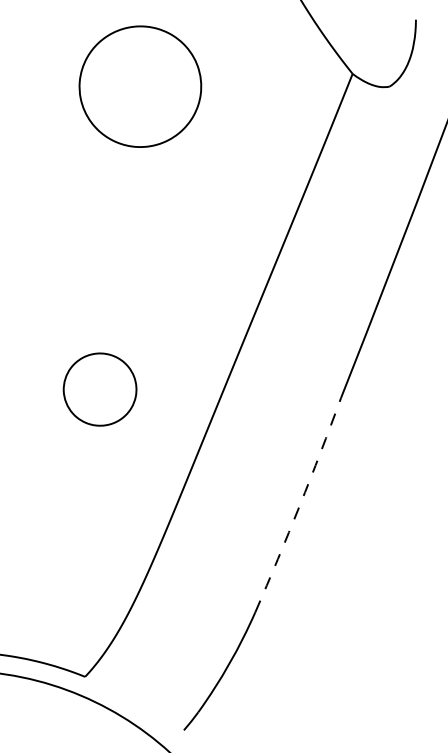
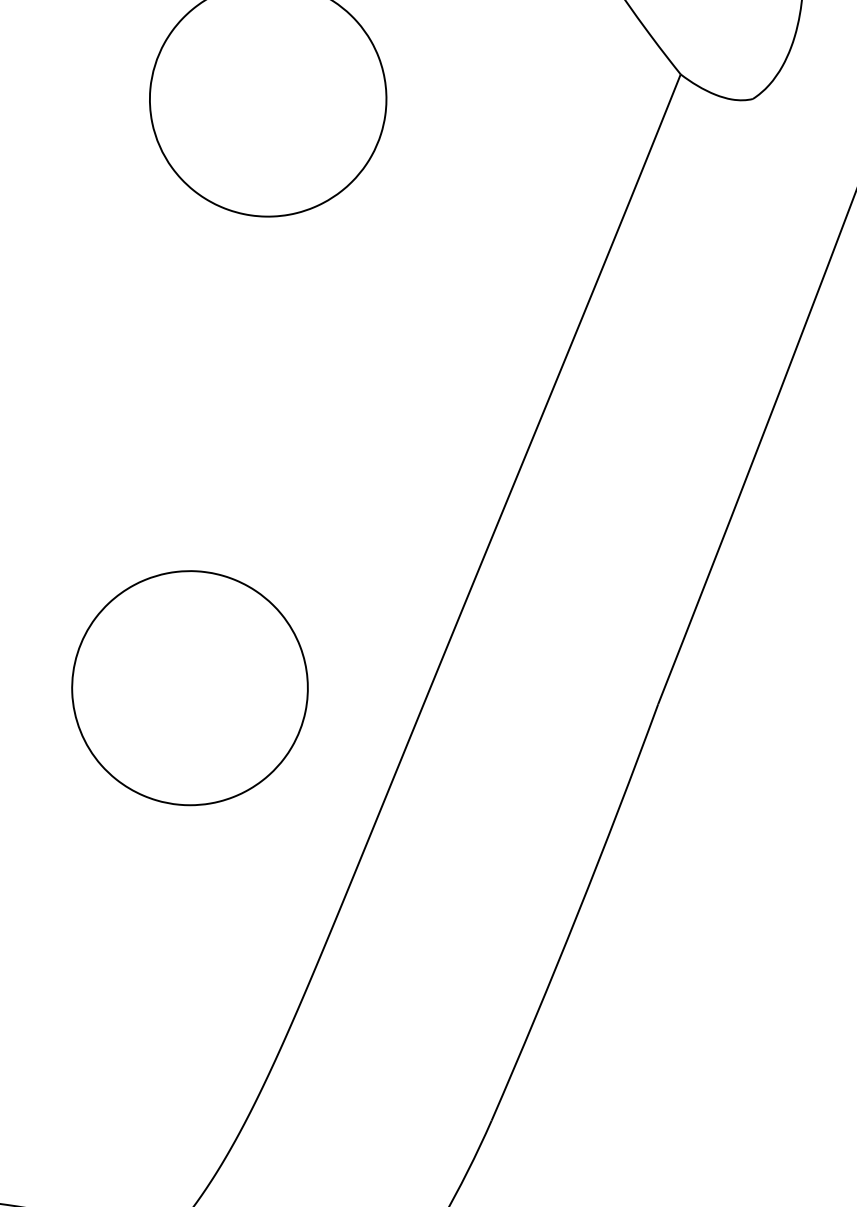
part: (99, 389) -> (188, 687), size x1.67
arc: (299, 505) -> (577, 913), dashed -> solid

